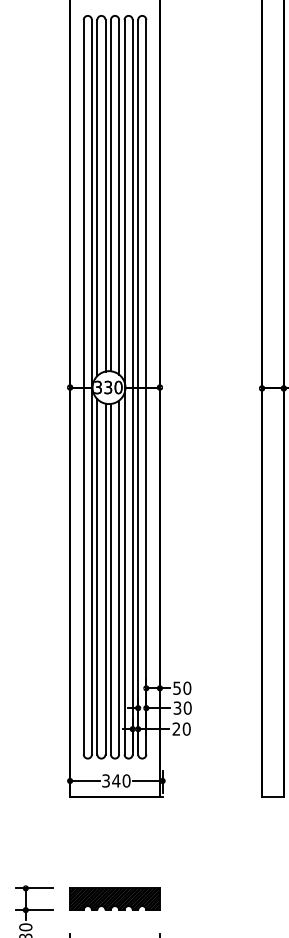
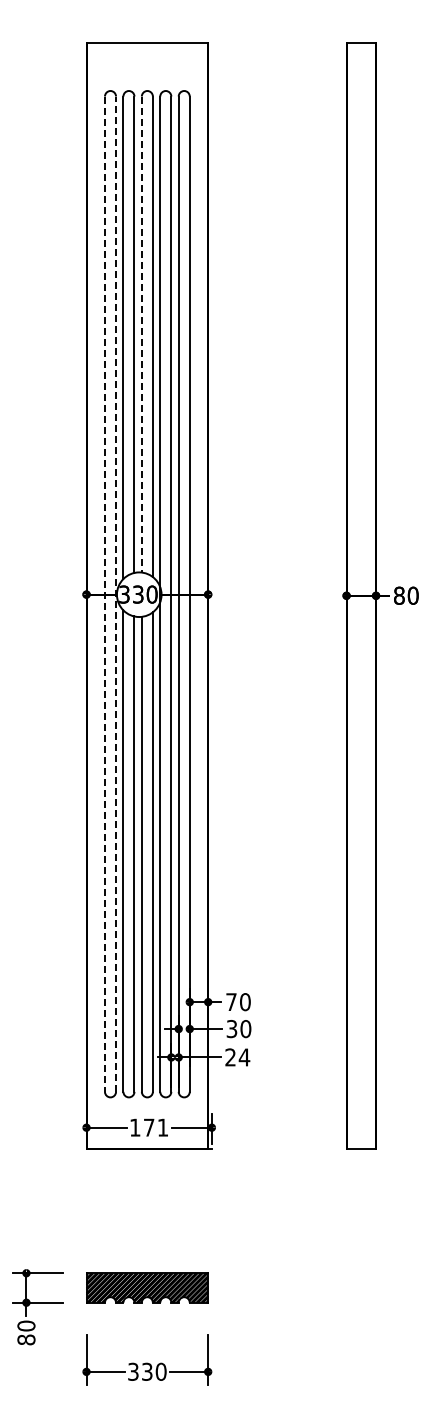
line: (110, 196) -> (141, 335), solid -> dashed
line: (83, 387) -> (104, 594), solid -> dashed
line: (92, 387) -> (116, 594), solid -> dashed
text: (177, 688) -> (231, 1002), 50 -> 70
text: (186, 729) -> (244, 1057), 20 -> 24
text: (116, 780) -> (149, 1127), 340 -> 171

